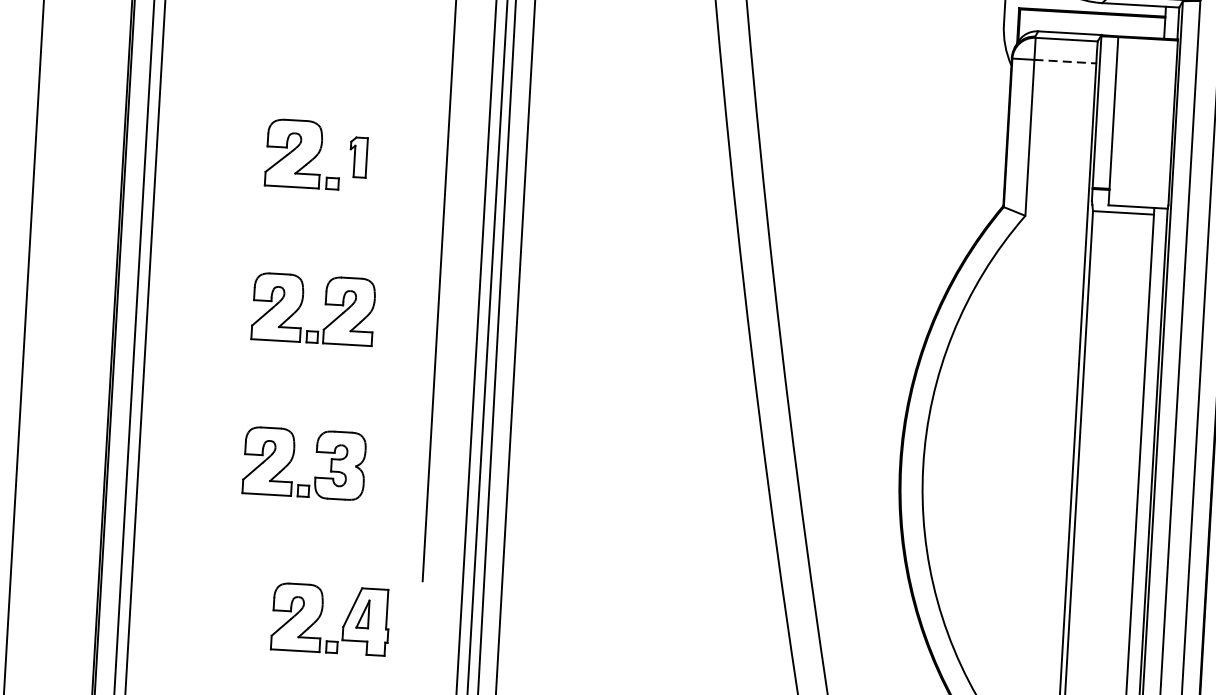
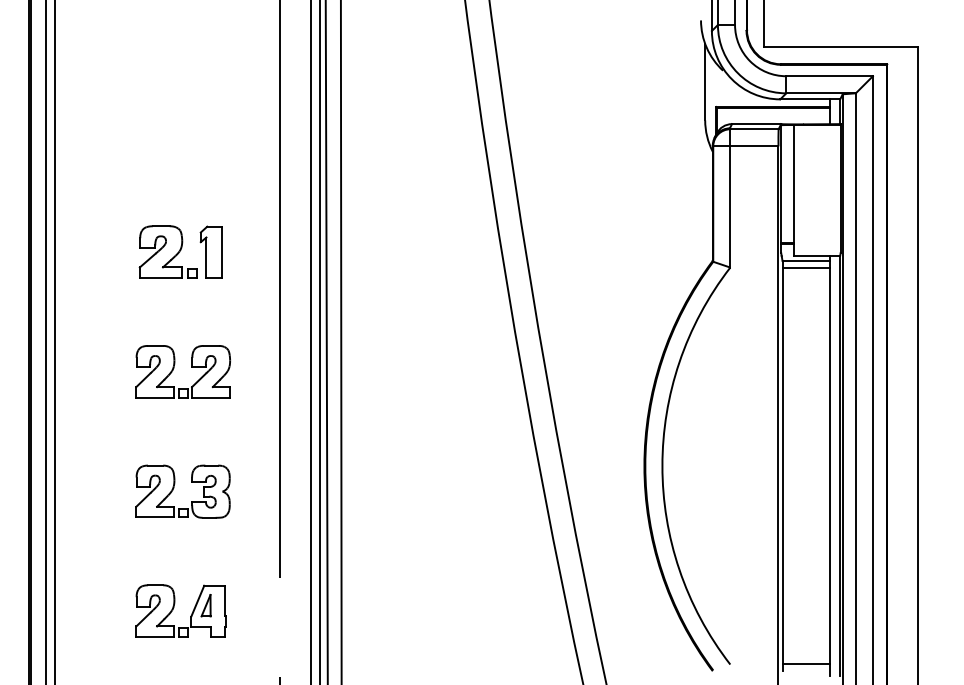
line: (1065, 61) -> (754, 146), dashed -> solid
part: (357, 156) -> (210, 251), size x1.67
line: (1122, 222) -> (805, 268), added
part: (322, 614) -> (174, 607), moved

